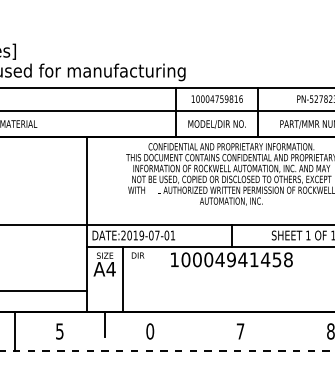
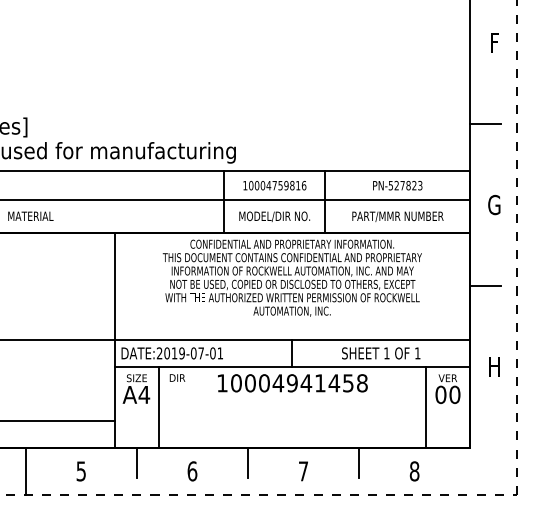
line: (195, 325) -> (248, 463), added
line: (286, 325) -> (359, 463), added
text: (150, 331) -> (192, 471), 0 -> 6

